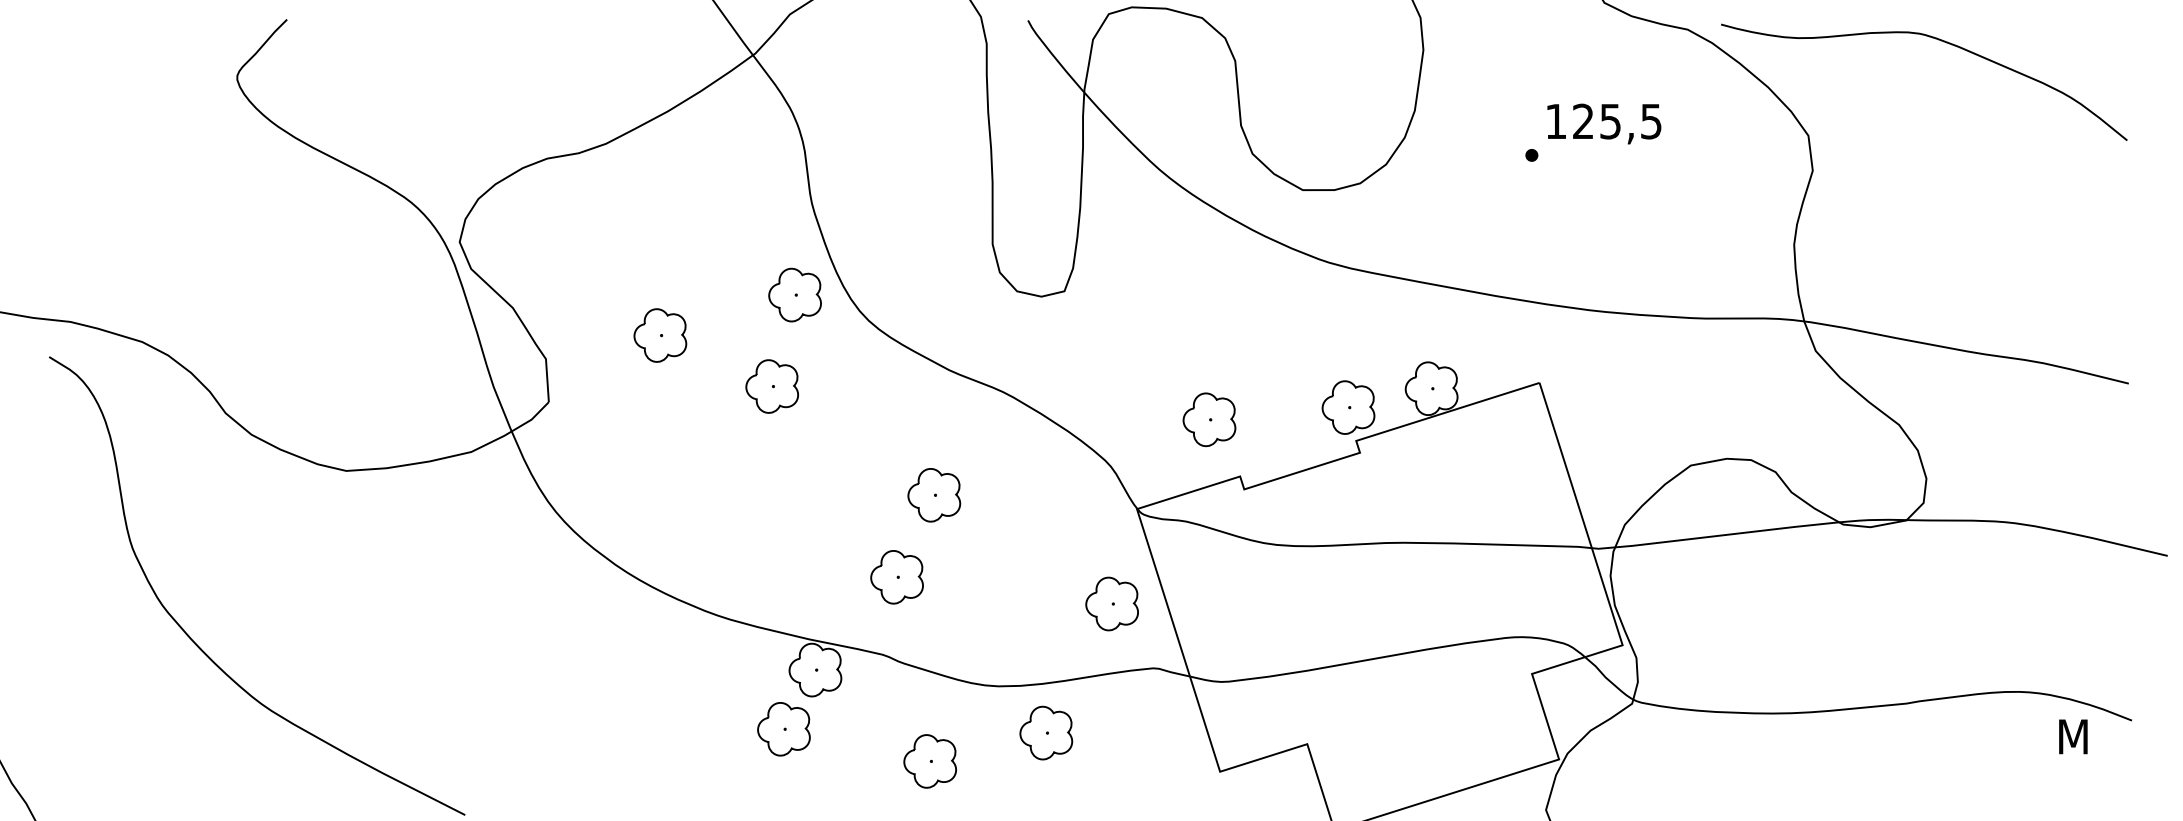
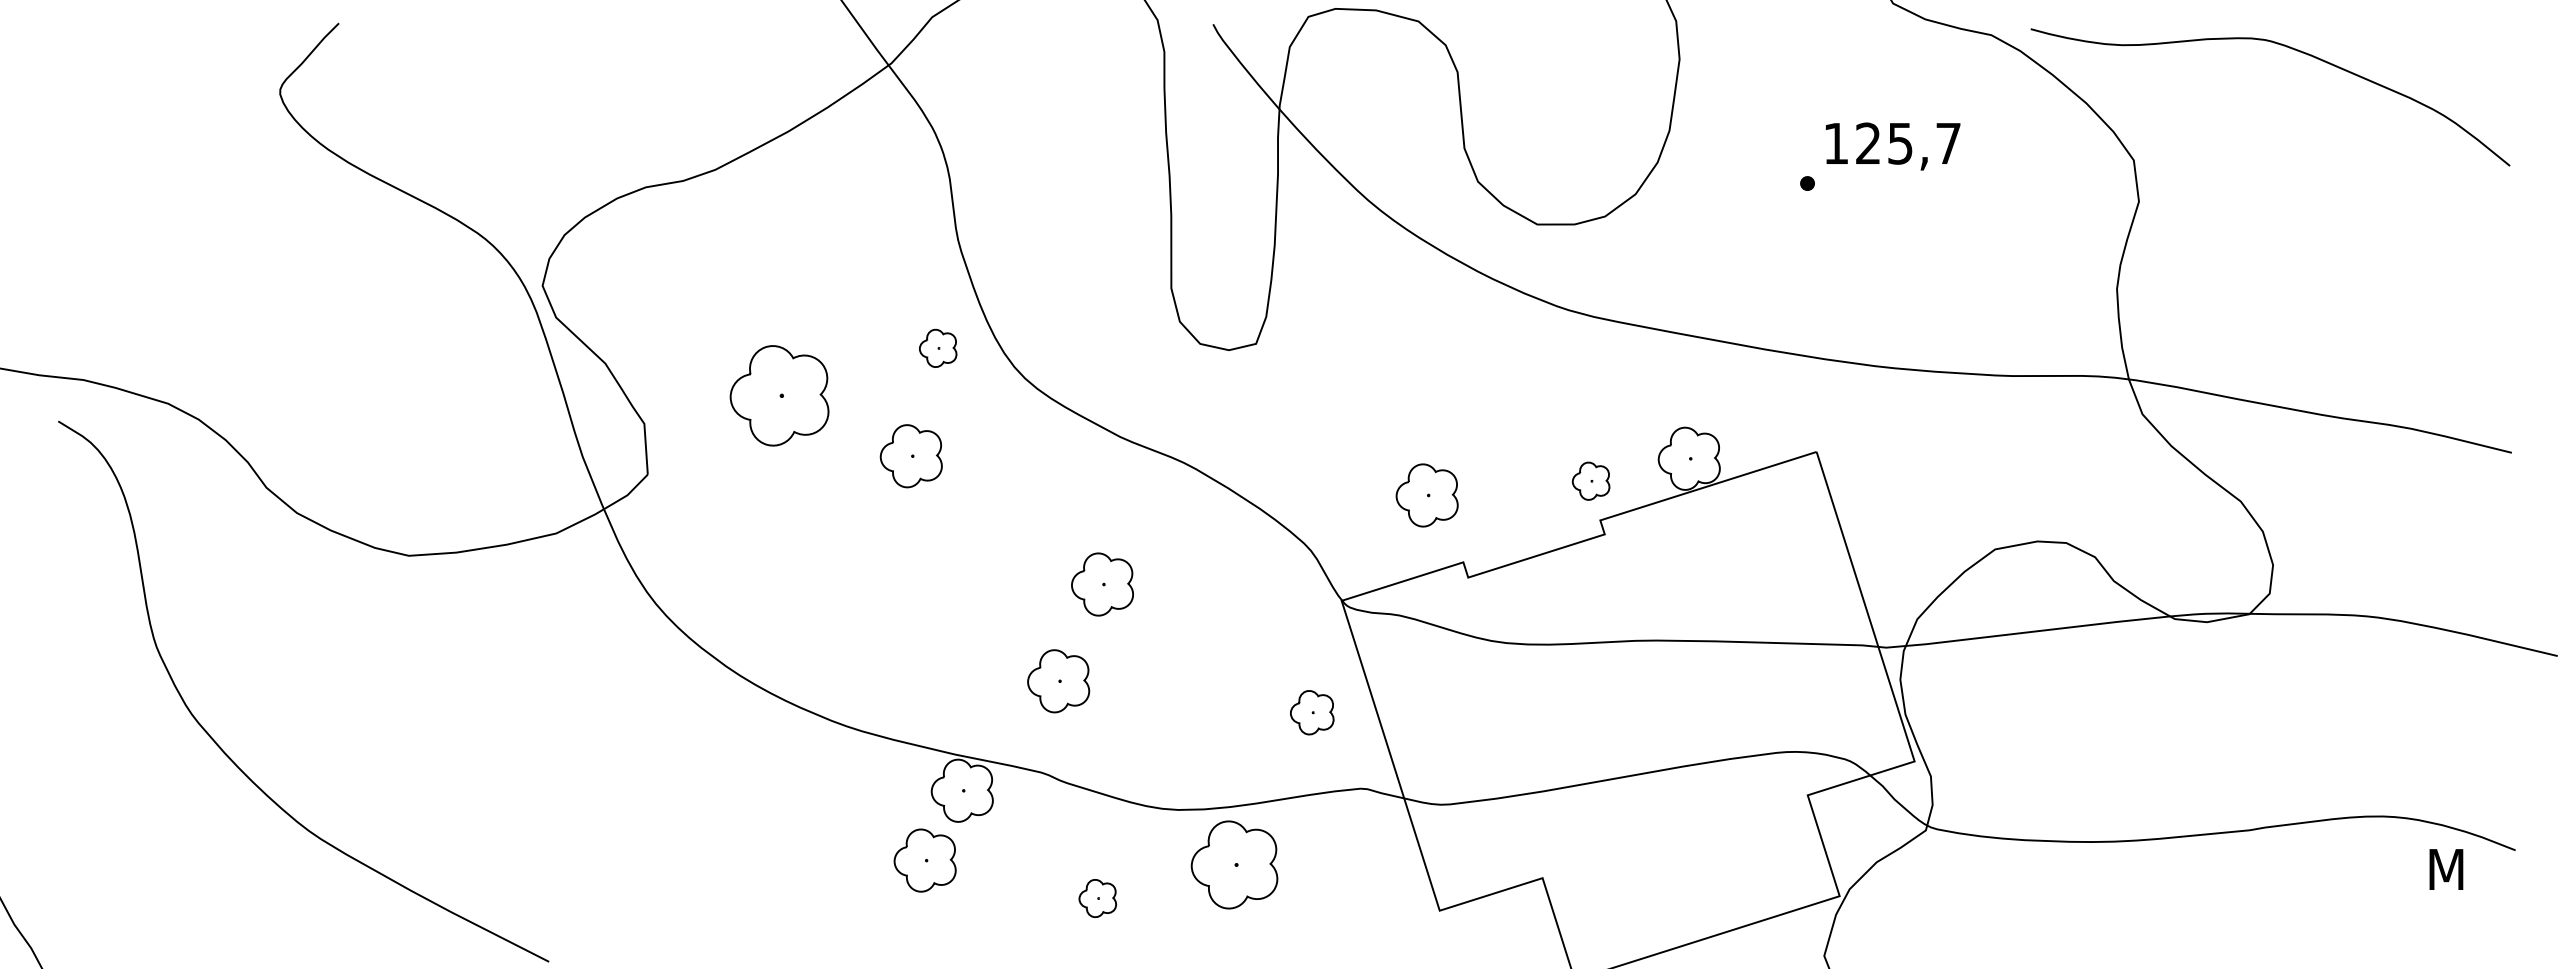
text: (1651, 121) -> (1948, 143), 125,5 -> 125,7
part: (794, 295) -> (937, 348), size x0.6
part: (659, 335) -> (778, 396), size x1.6
part: (1347, 407) -> (1590, 481), size x0.6
part: (1111, 603) -> (1311, 712), size x0.7
part: (1046, 733) -> (1234, 865), size x1.4
part: (930, 761) -> (1097, 898), size x0.6

